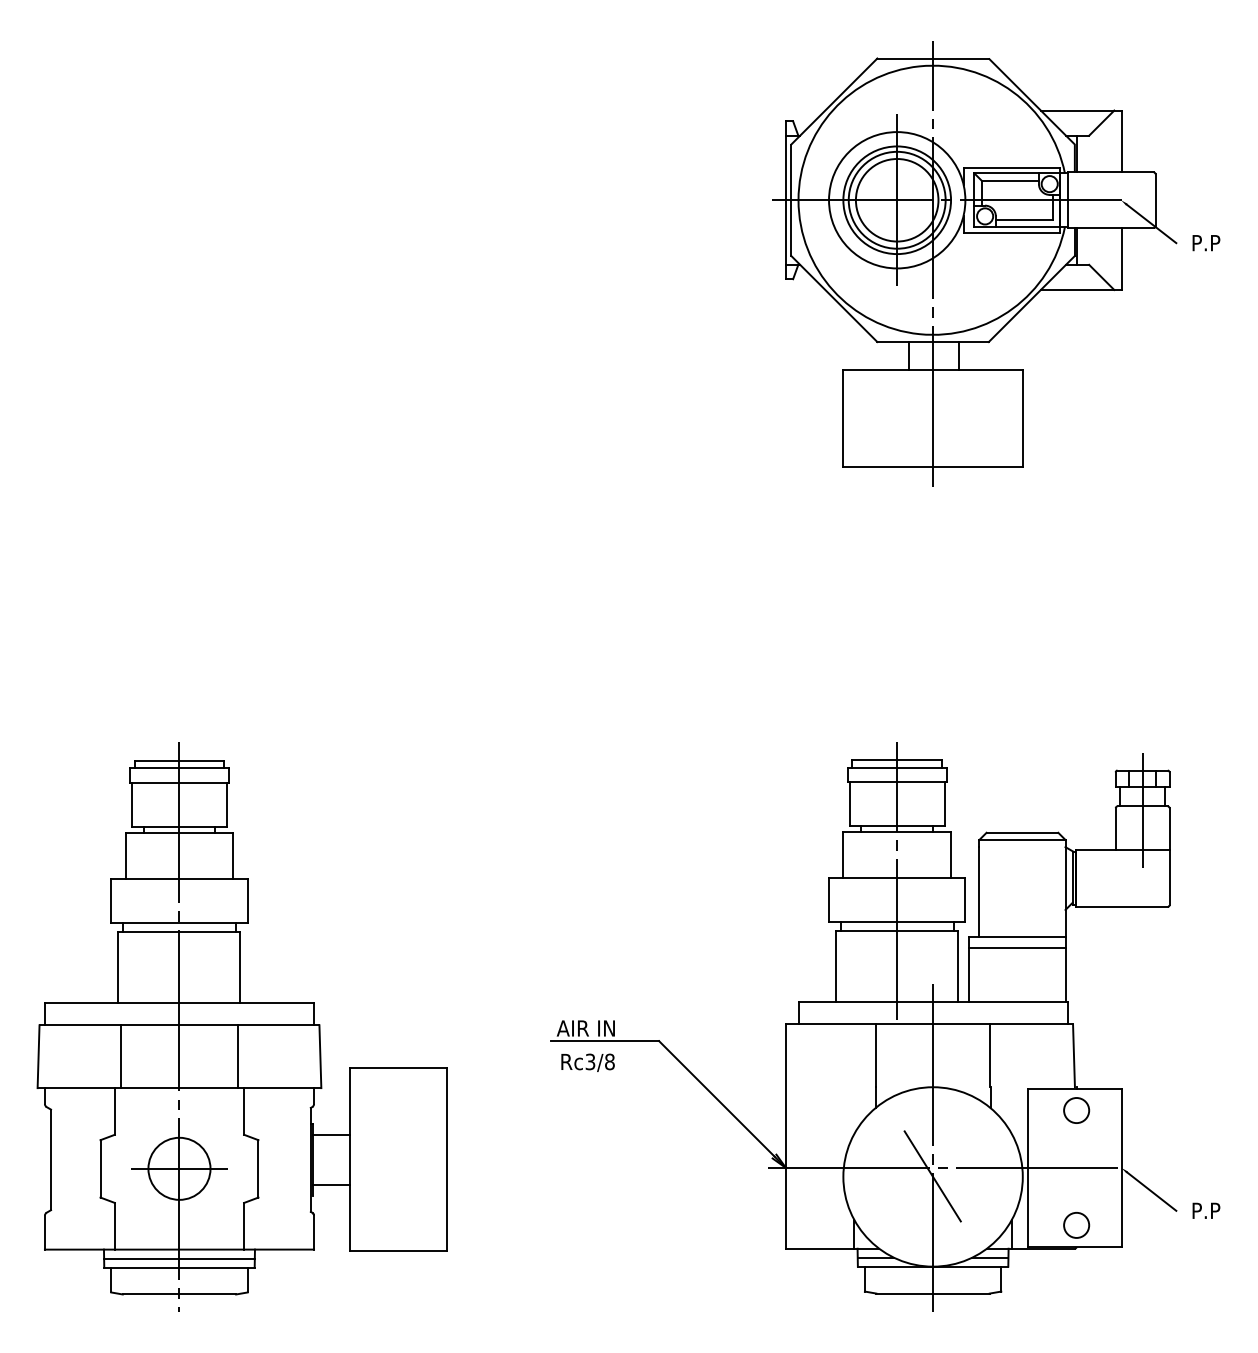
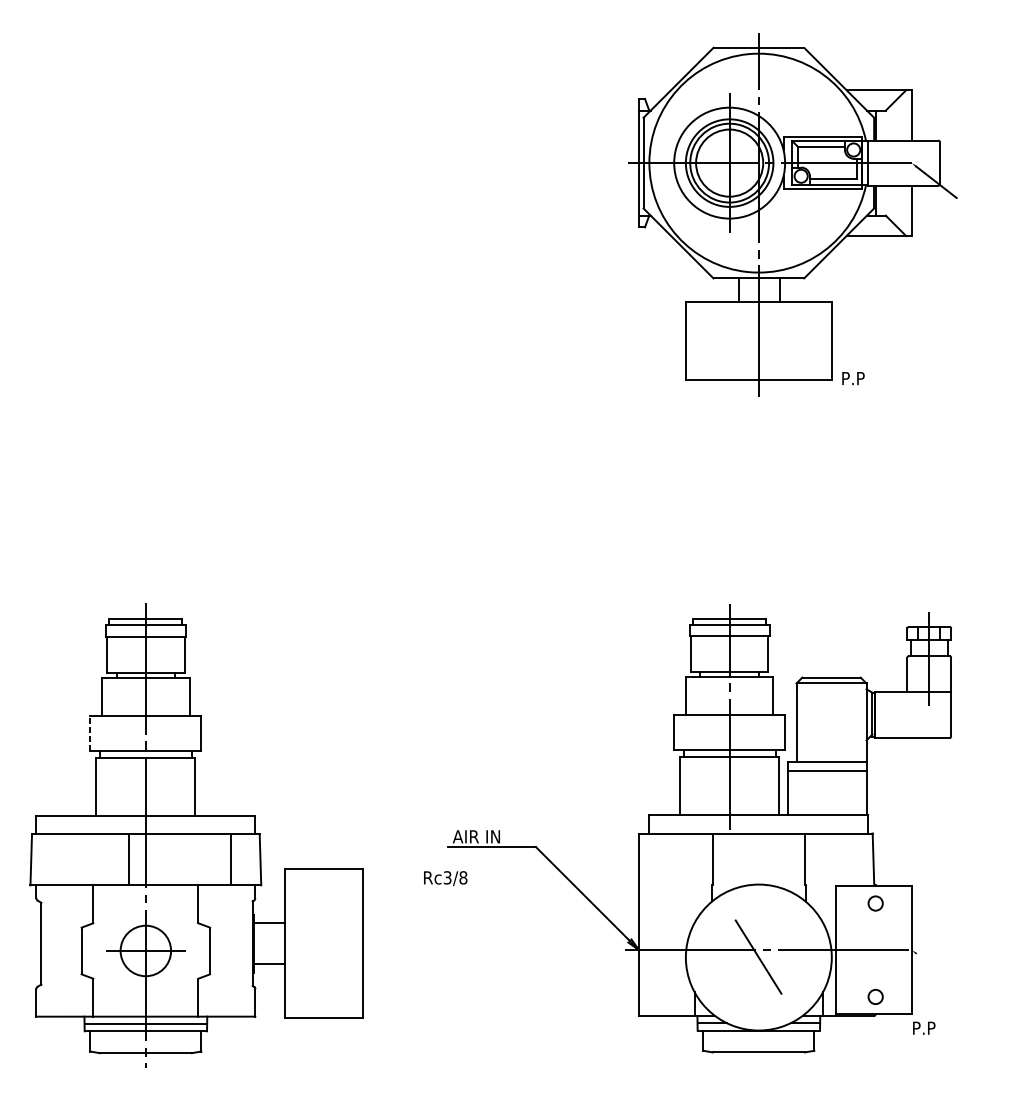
text: (1206, 243) -> (853, 378), moved
line: (111, 901) -> (90, 733), solid -> dashed
line: (120, 1056) -> (128, 859), moved
line: (238, 1056) -> (231, 859), moved
text: (587, 1062) -> (445, 878), moved
circle: (1076, 1110) -> (875, 903), size x0.7
line: (933, 1148) -> (759, 934), removed
line: (1151, 1191) -> (936, 969), removed
text: (1206, 1210) -> (924, 1027), moved
circle: (1076, 1225) -> (875, 997), size x0.7

